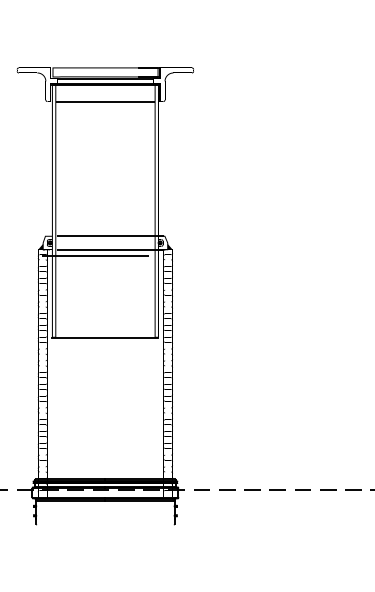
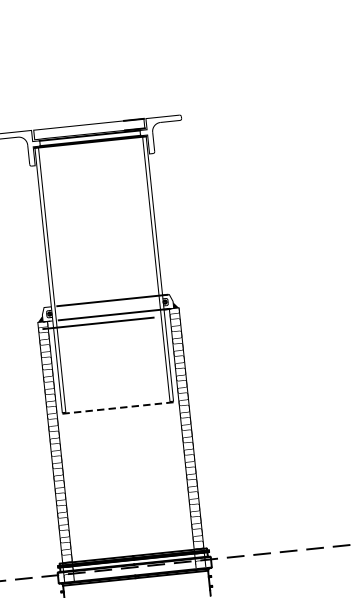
line: (105, 101) -> (92, 159), removed
line: (105, 338) -> (118, 408), solid -> dashed

